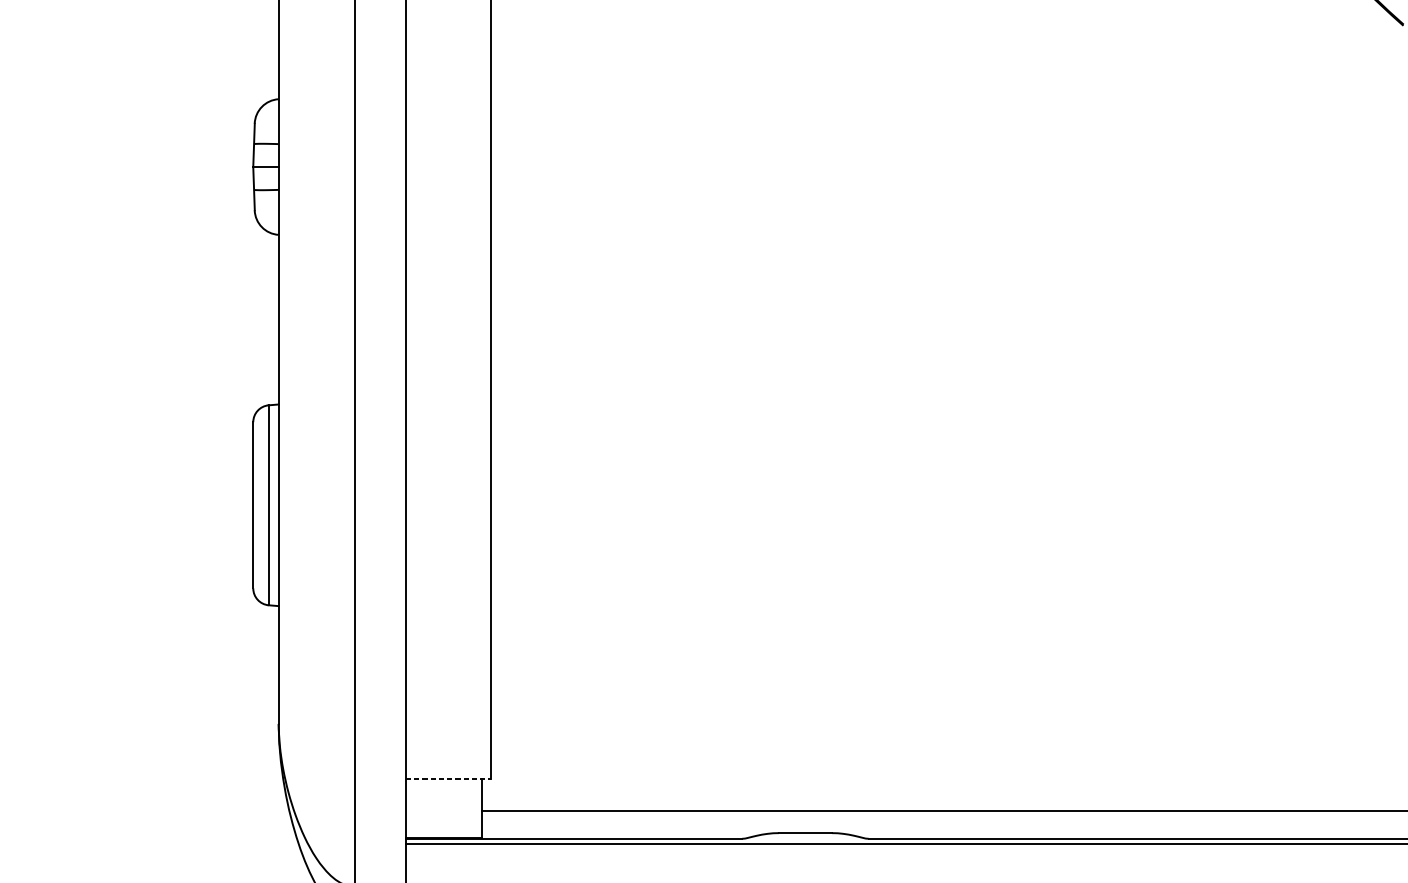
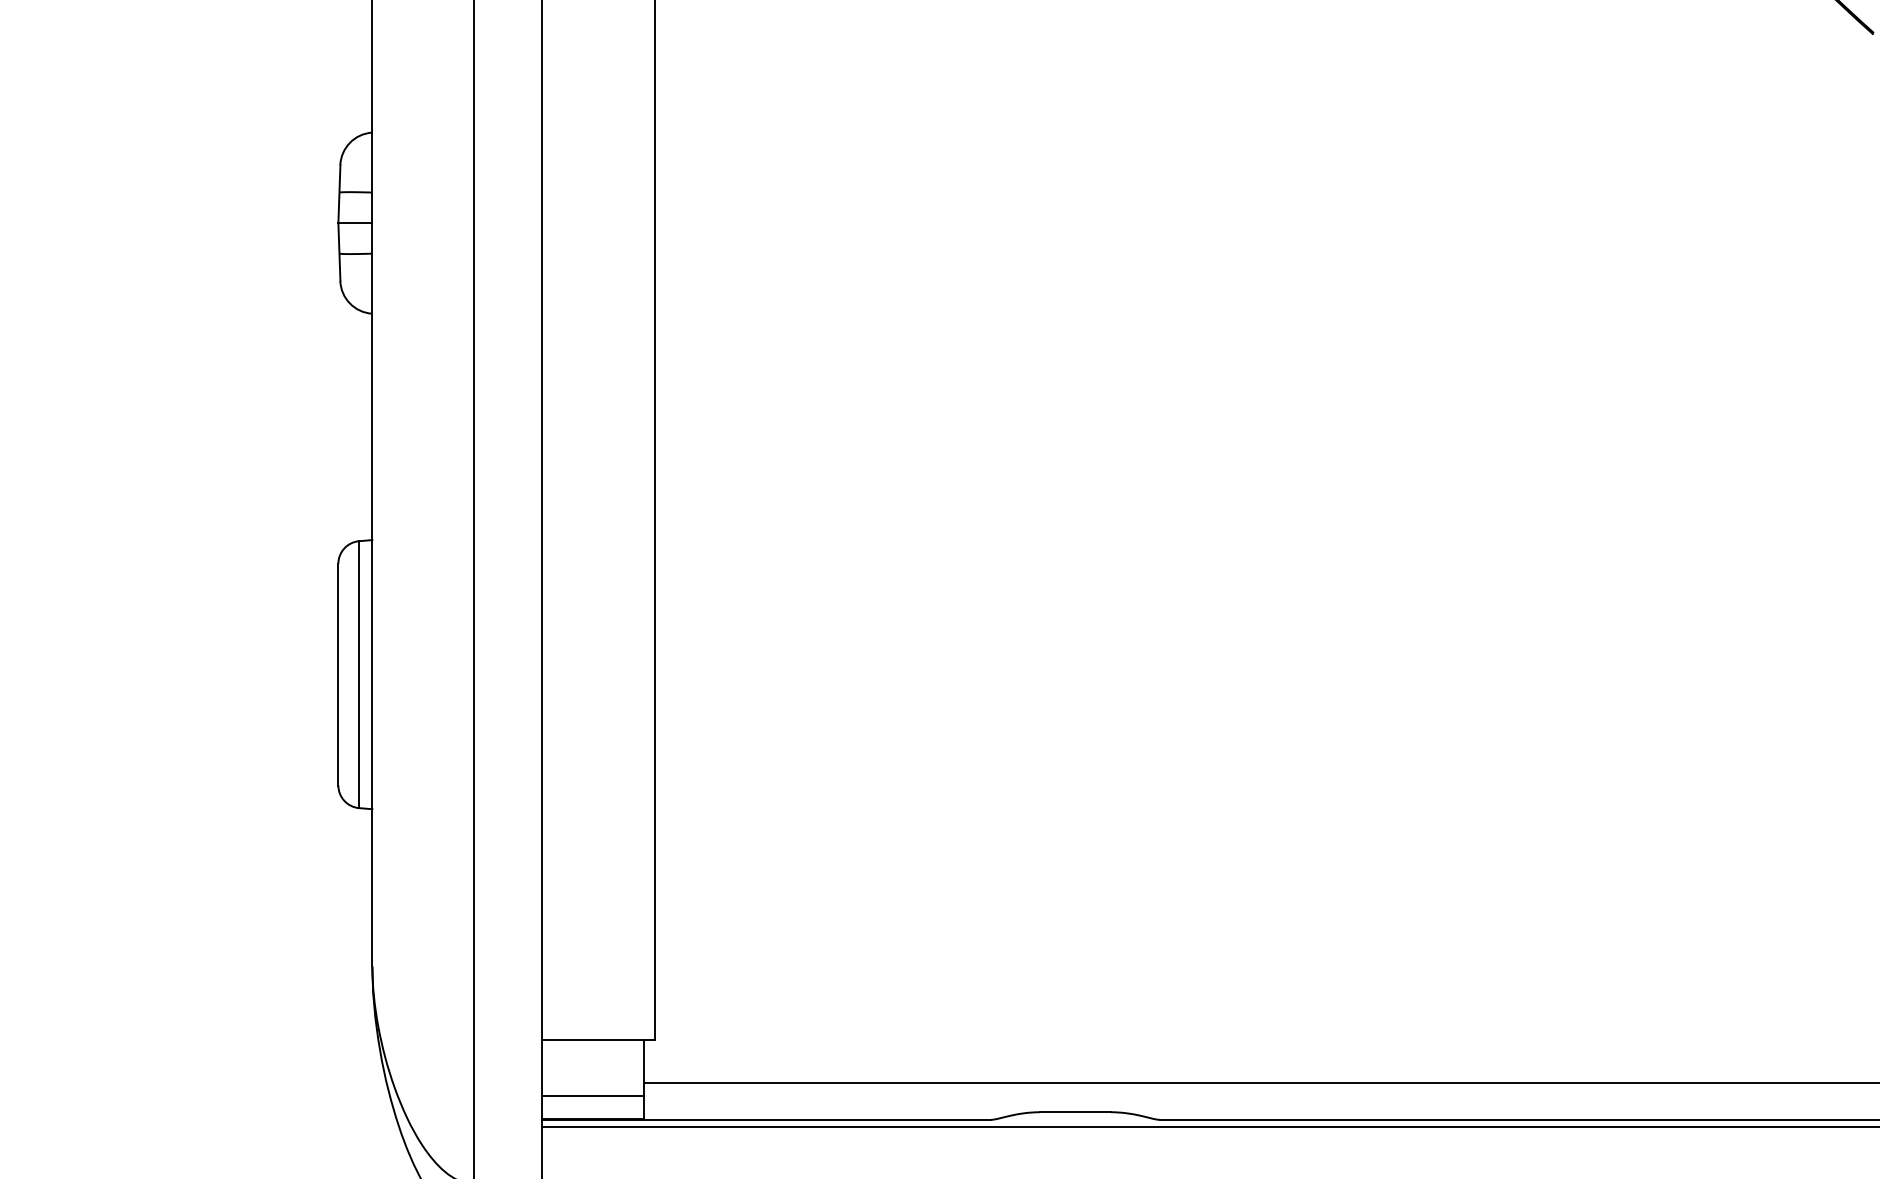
line: (448, 778) -> (598, 1039), dashed -> solid
line: (444, 821) -> (593, 1096), added

